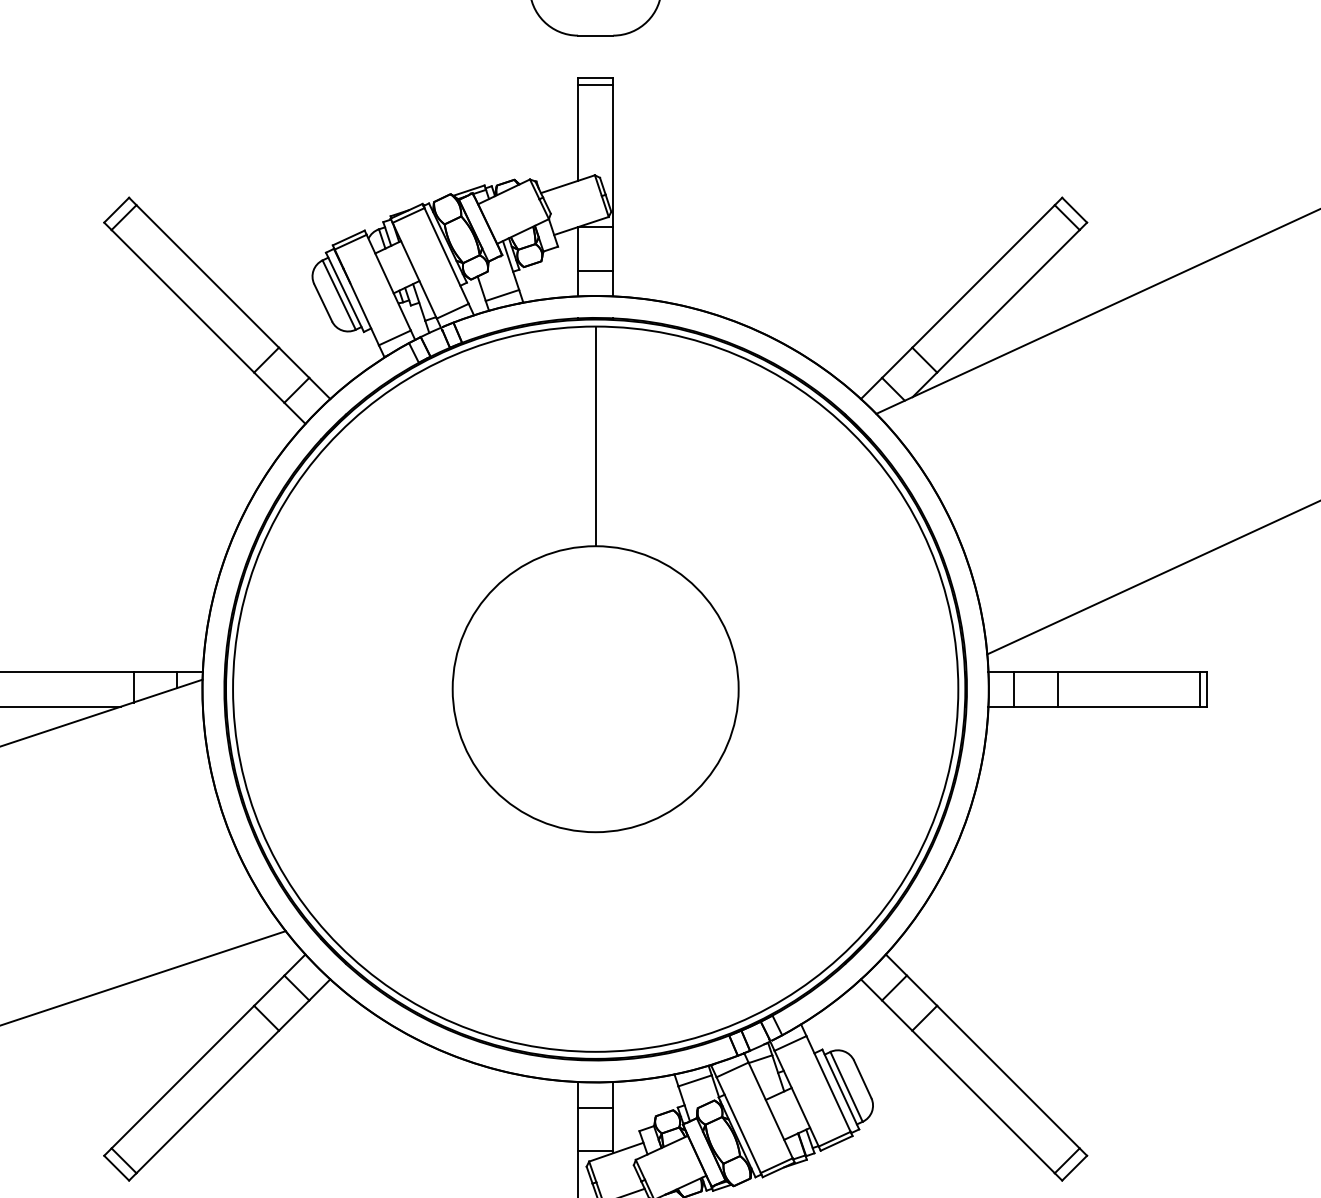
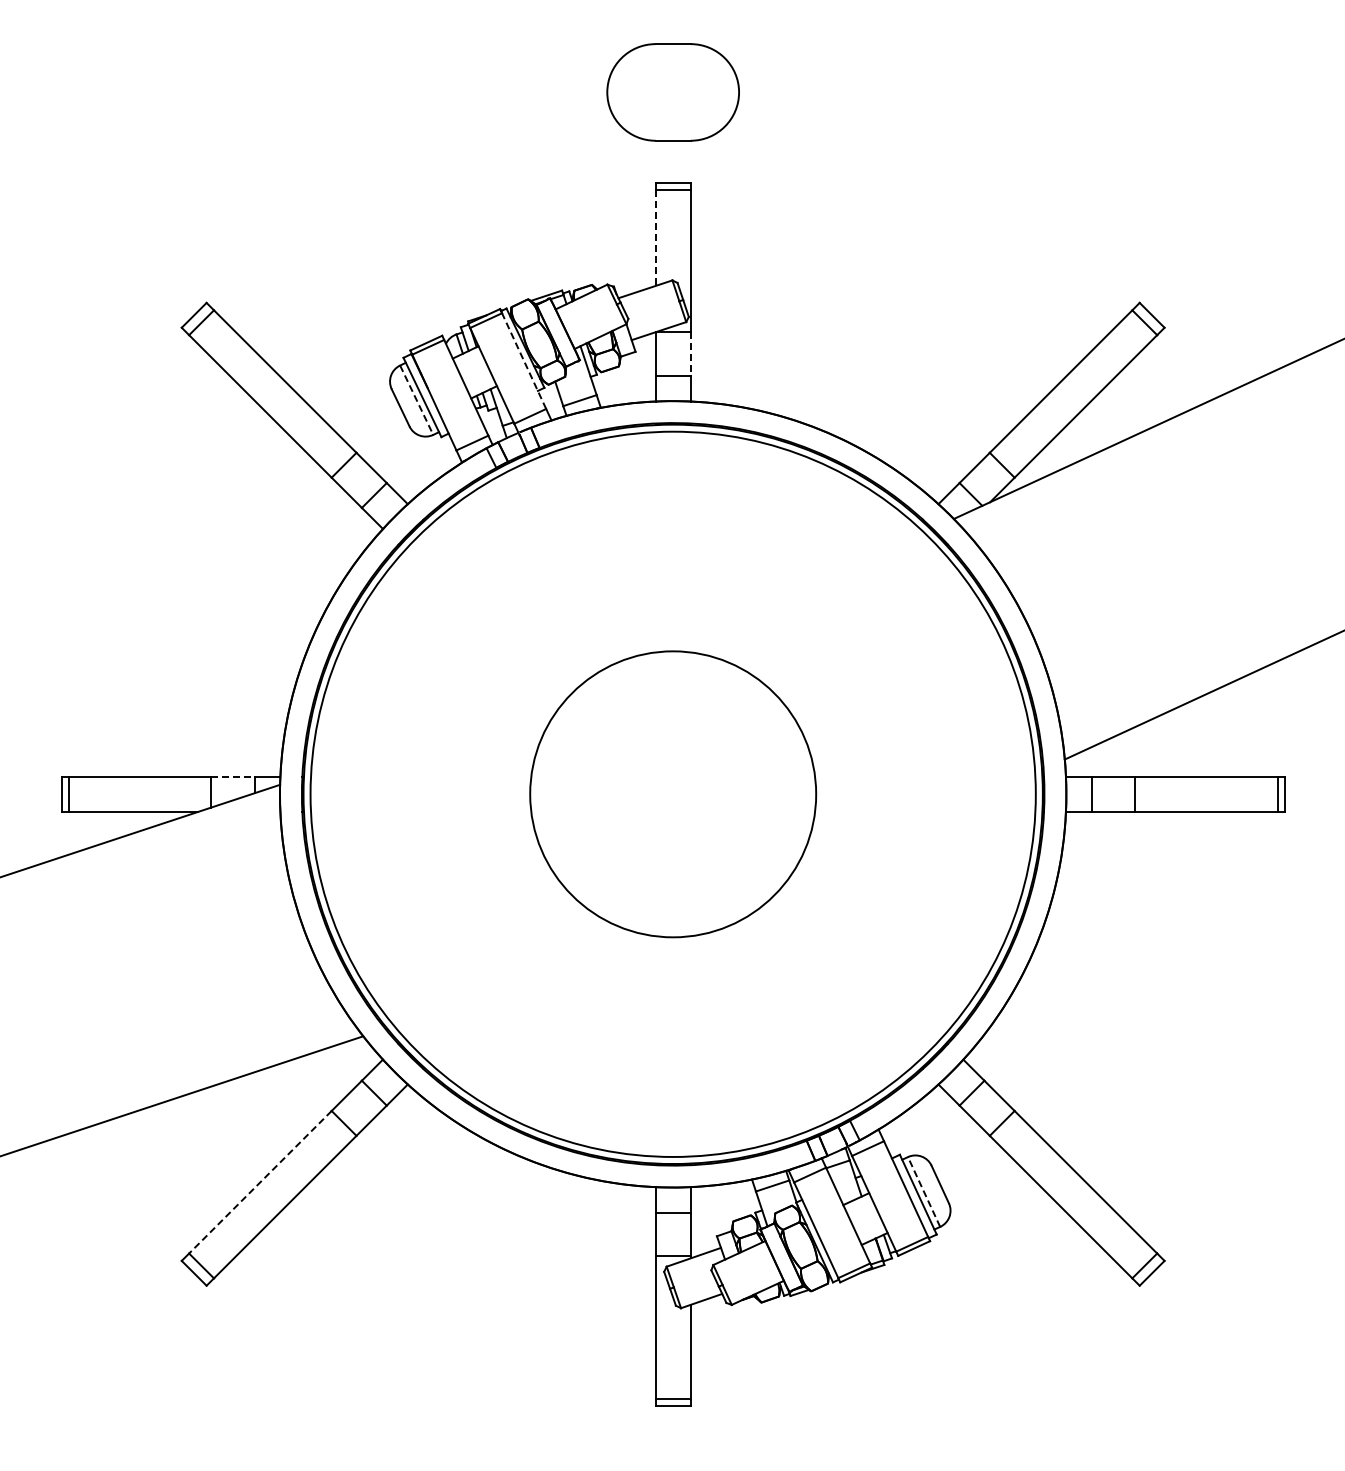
line: (577, 133) -> (655, 238), solid -> dashed
line: (612, 249) -> (690, 354), solid -> dashed
line: (446, 256) -> (524, 361), solid -> dashed
line: (338, 295) -> (416, 400), solid -> dashed
line: (595, 436) -> (673, 541), removed
line: (154, 671) -> (232, 776), solid -> dashed
line: (182, 1077) -> (260, 1182), solid -> dashed
line: (845, 1086) -> (923, 1191), solid -> dashed

